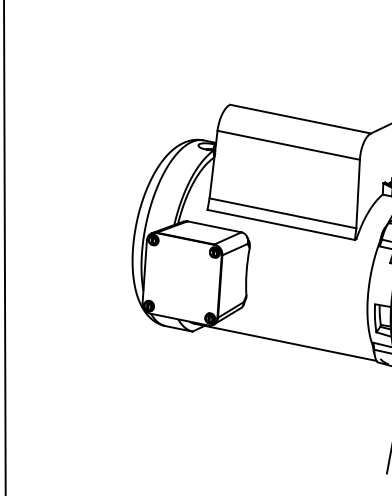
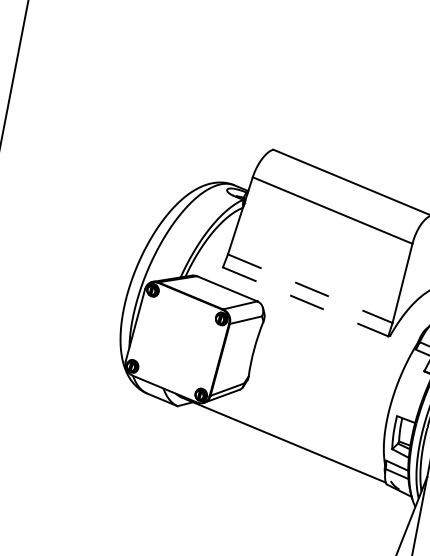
line: (282, 213) -> (309, 288), solid -> dashed
line: (281, 225) -> (305, 302), solid -> dashed

